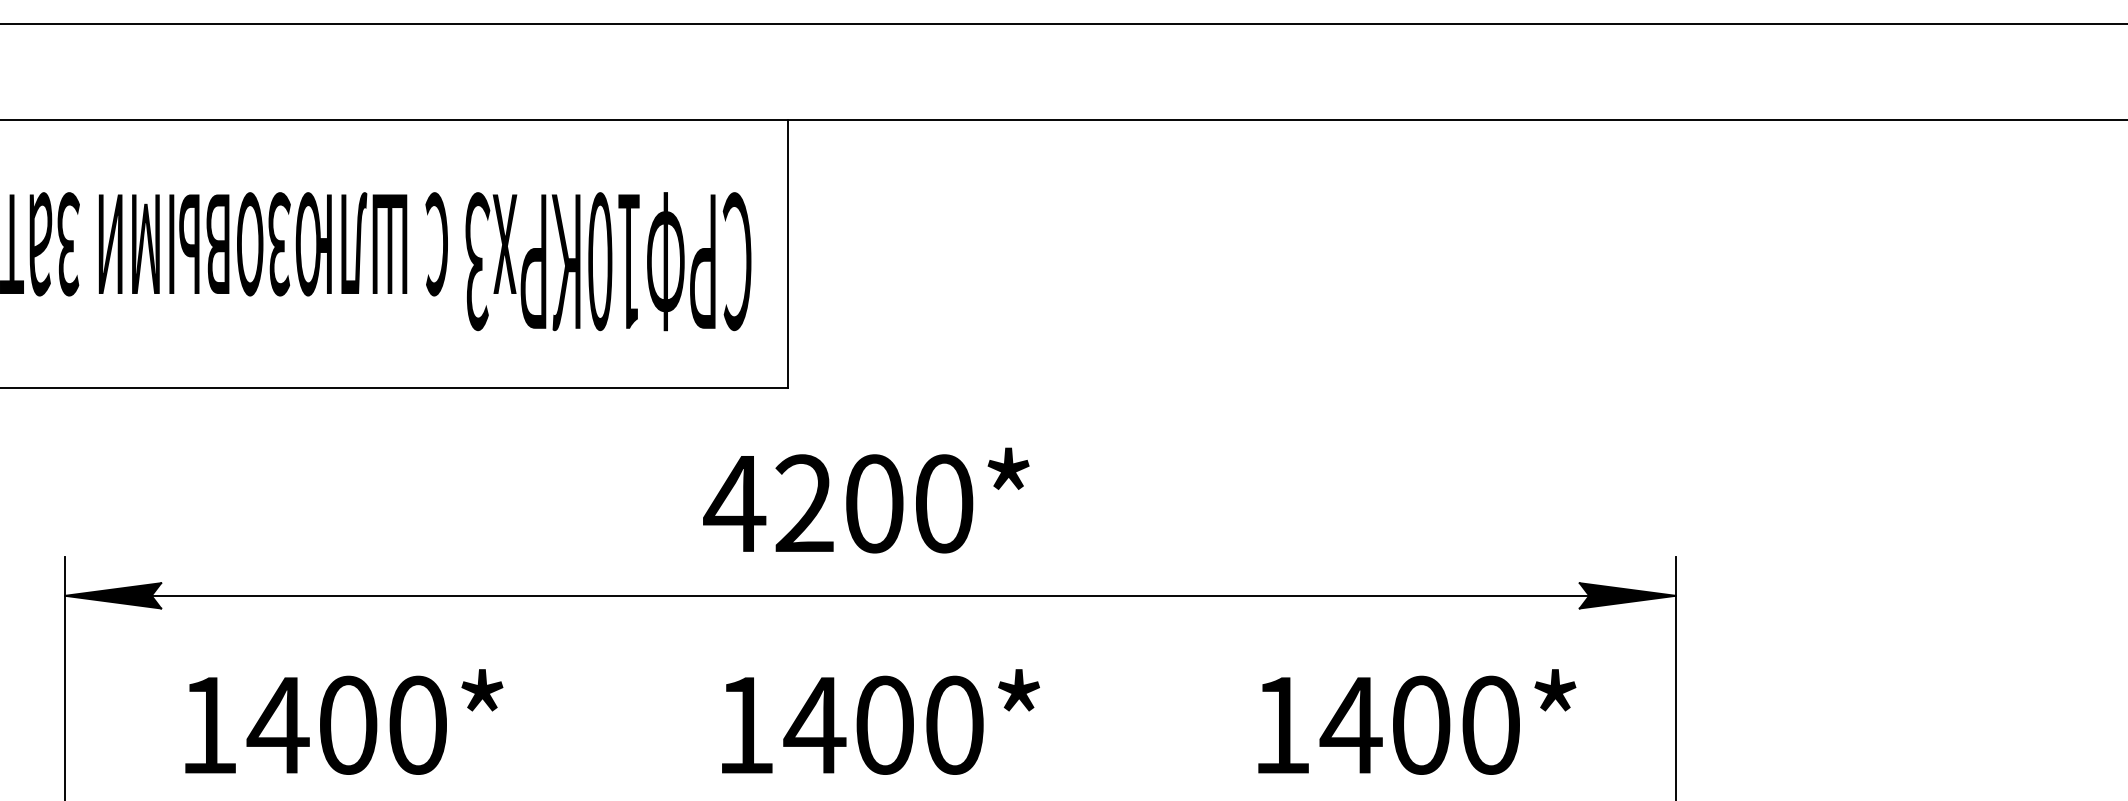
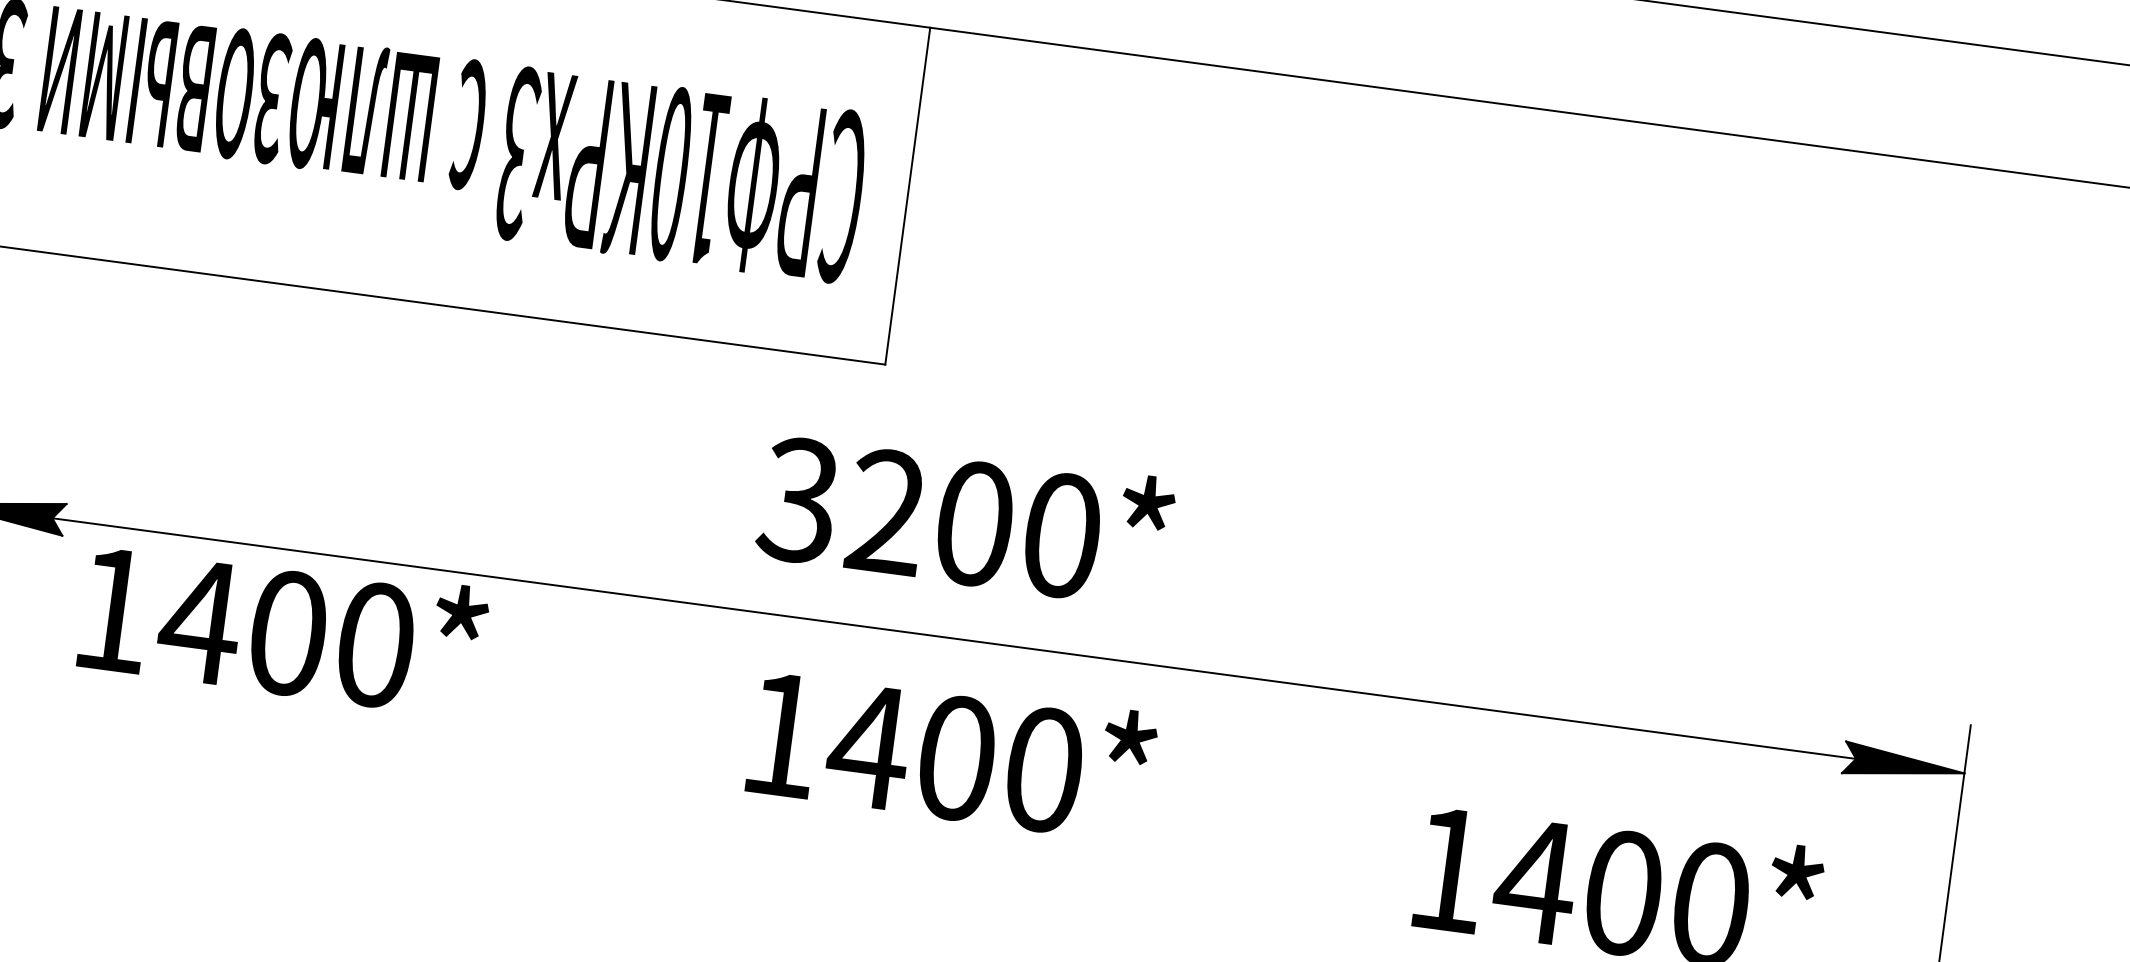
text: (734, 503) -> (799, 500), 4200* -> 3200*
text: (344, 721) -> (284, 627), moved
text: (880, 721) -> (951, 752), moved

